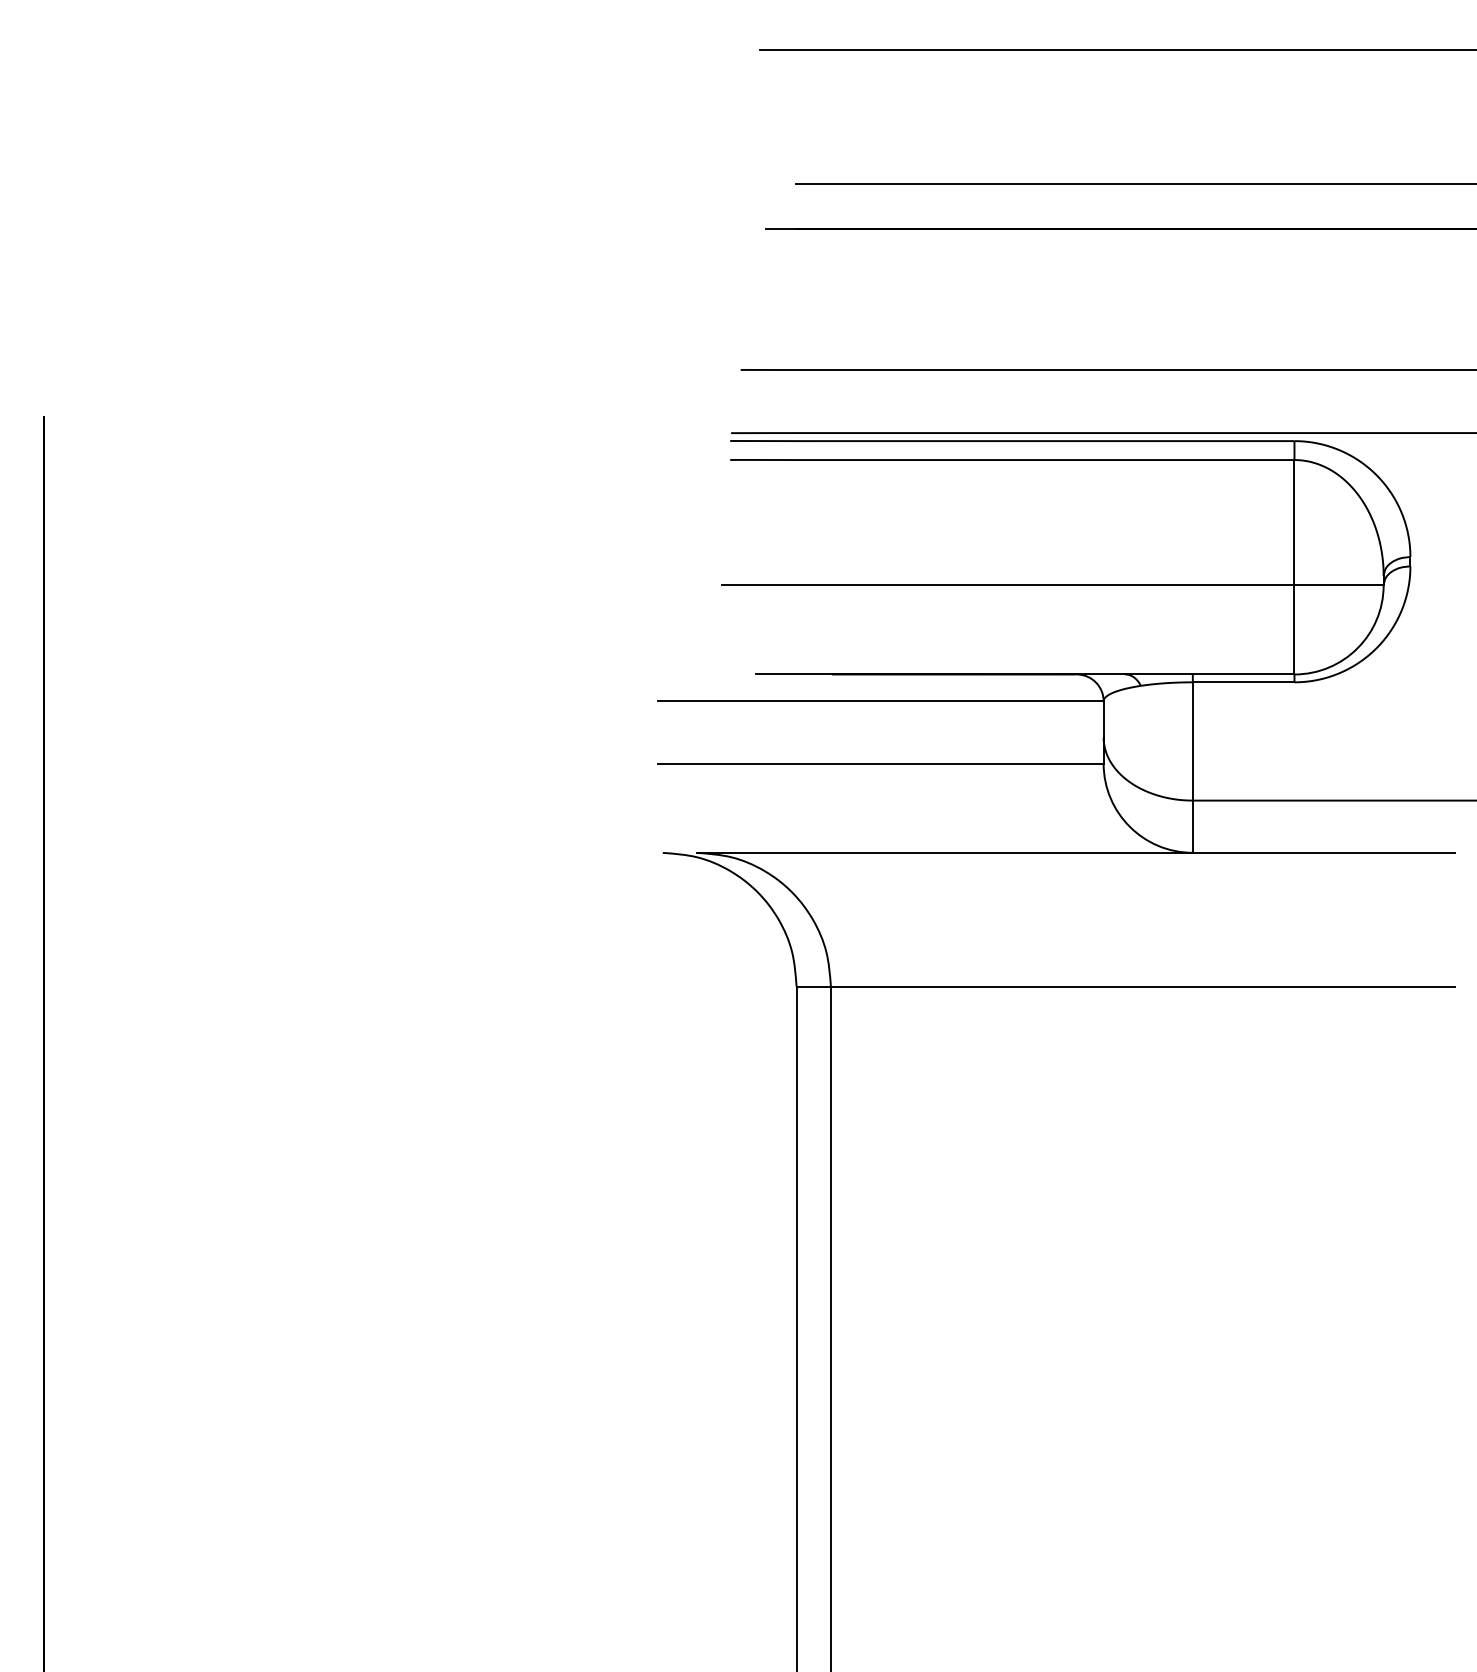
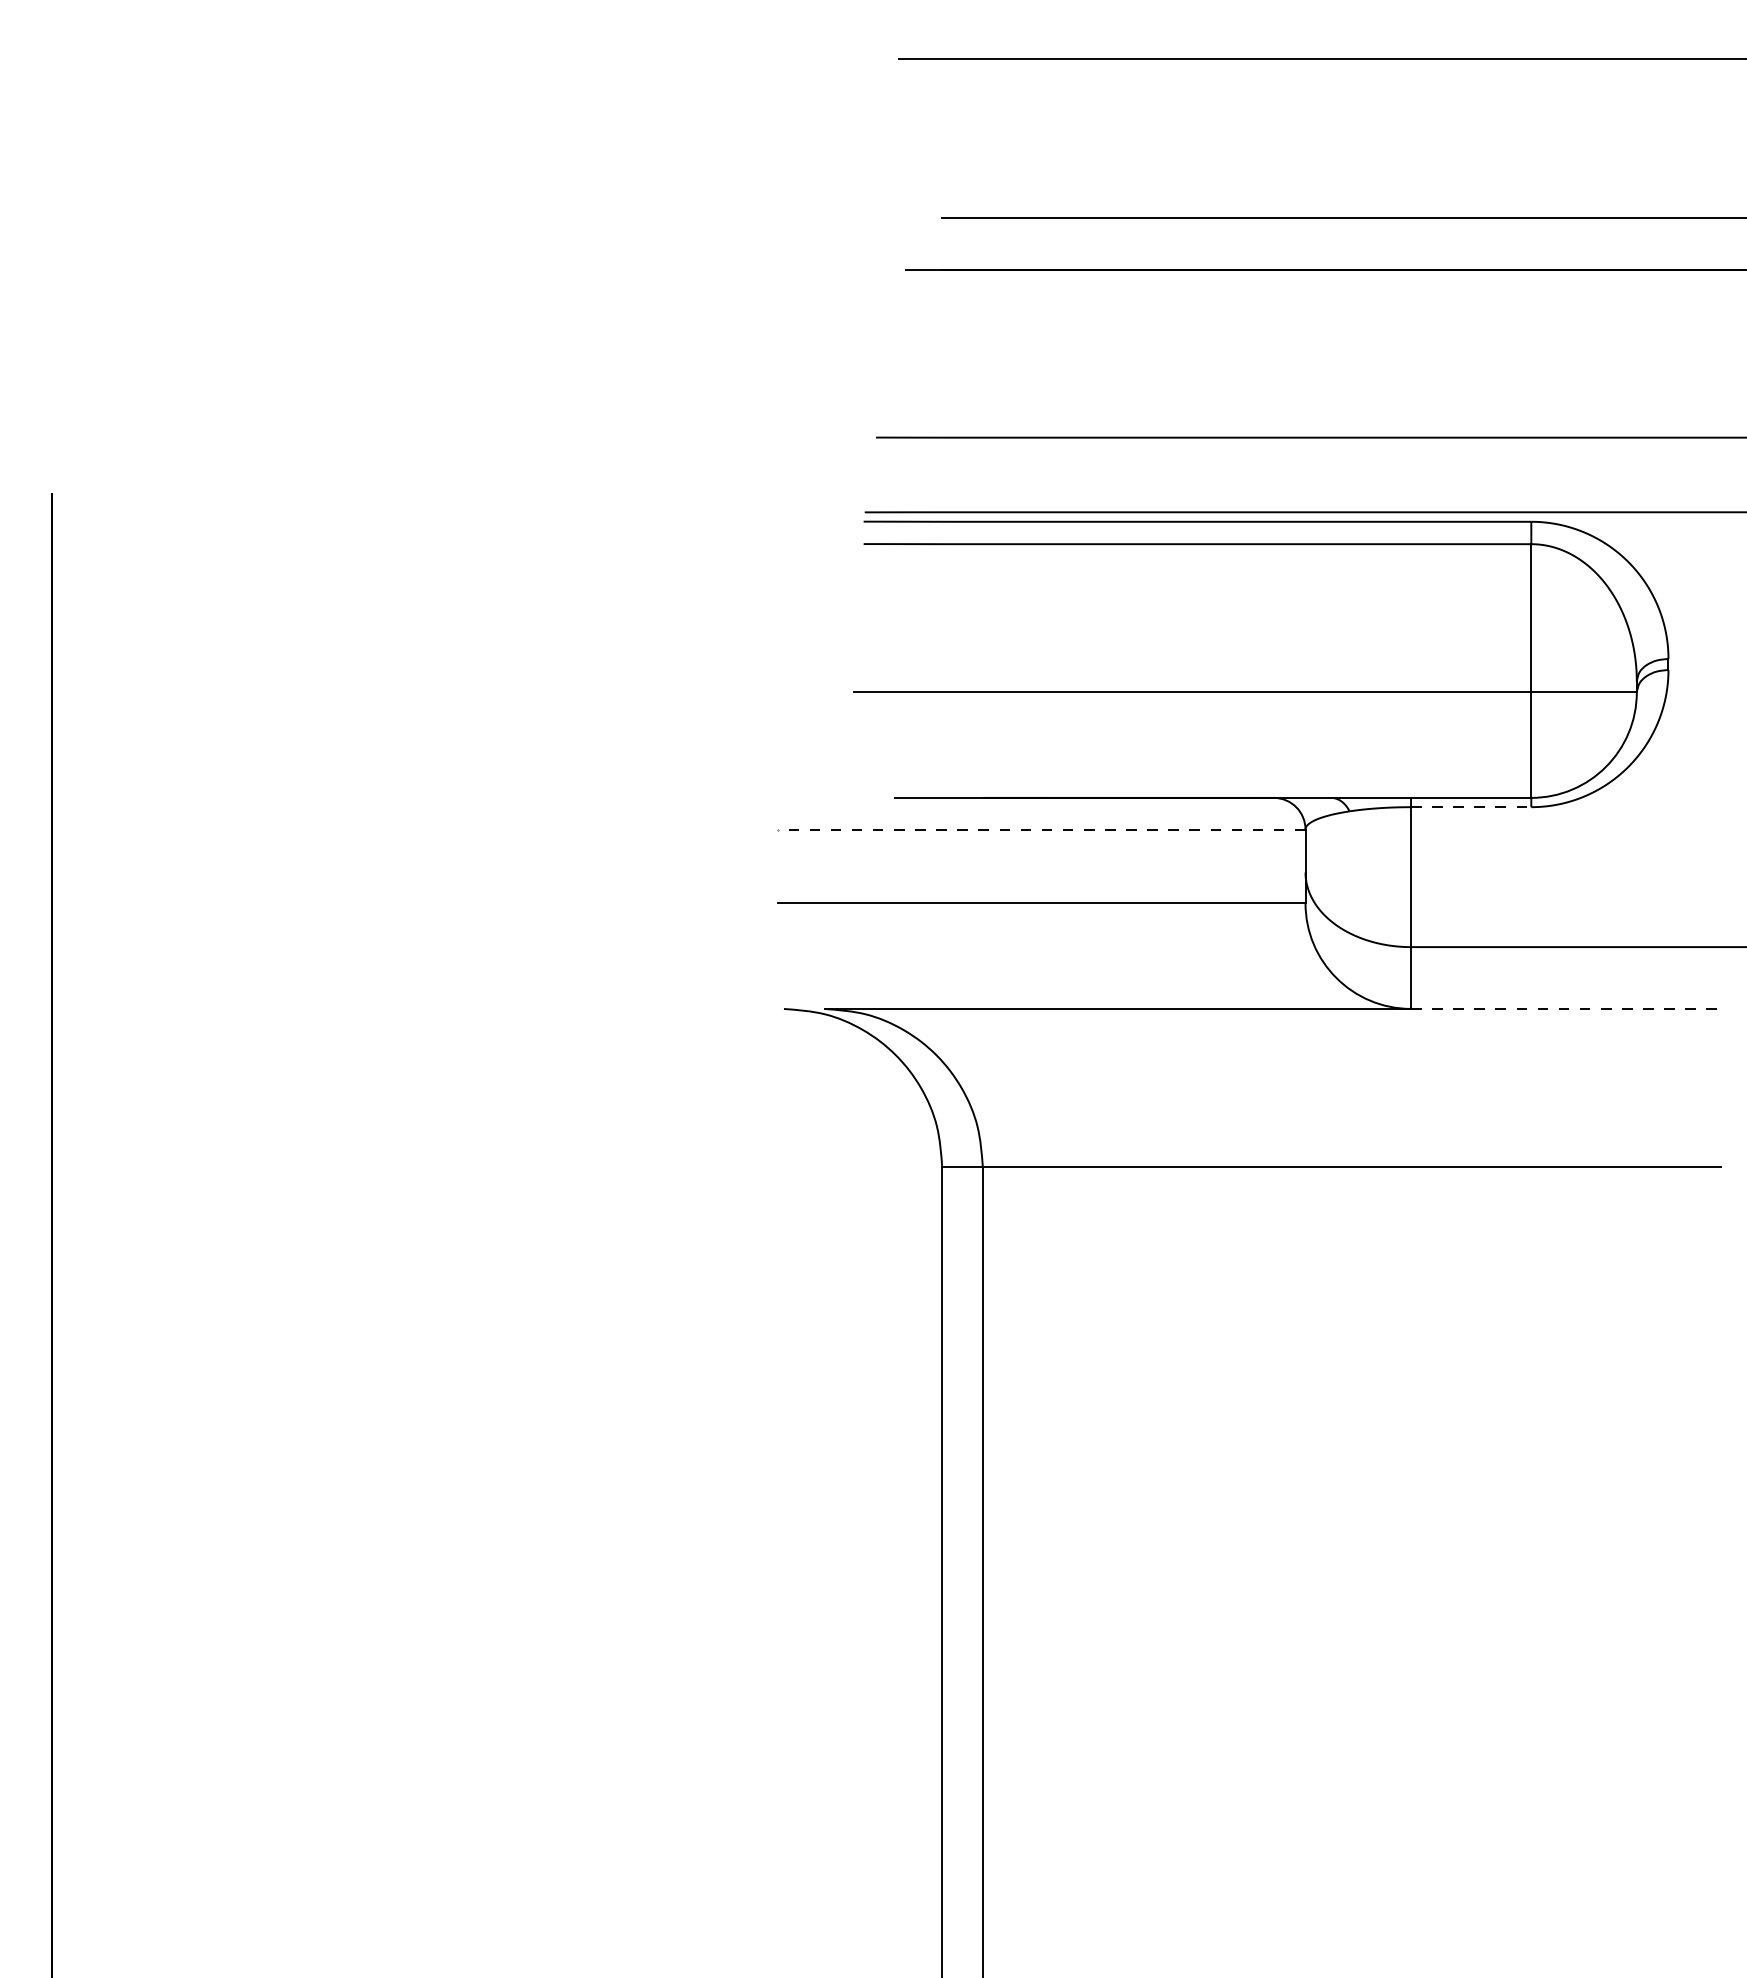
line: (1243, 682) -> (1471, 807), solid -> dashed
line: (880, 701) -> (1041, 829), solid -> dashed
line: (1324, 852) -> (1566, 1008), solid -> dashed

